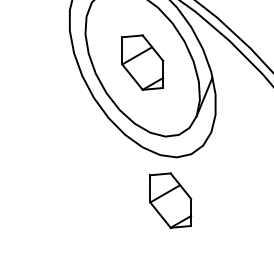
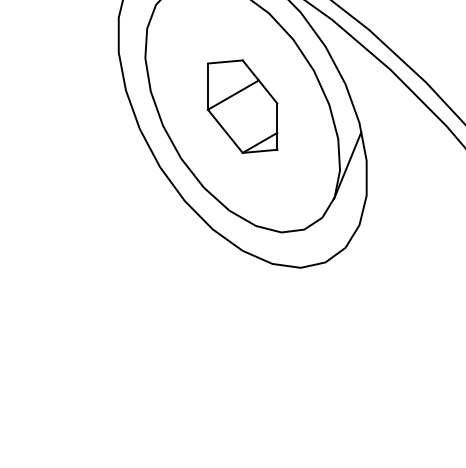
part: (170, 200) -> (289, 341), removed

